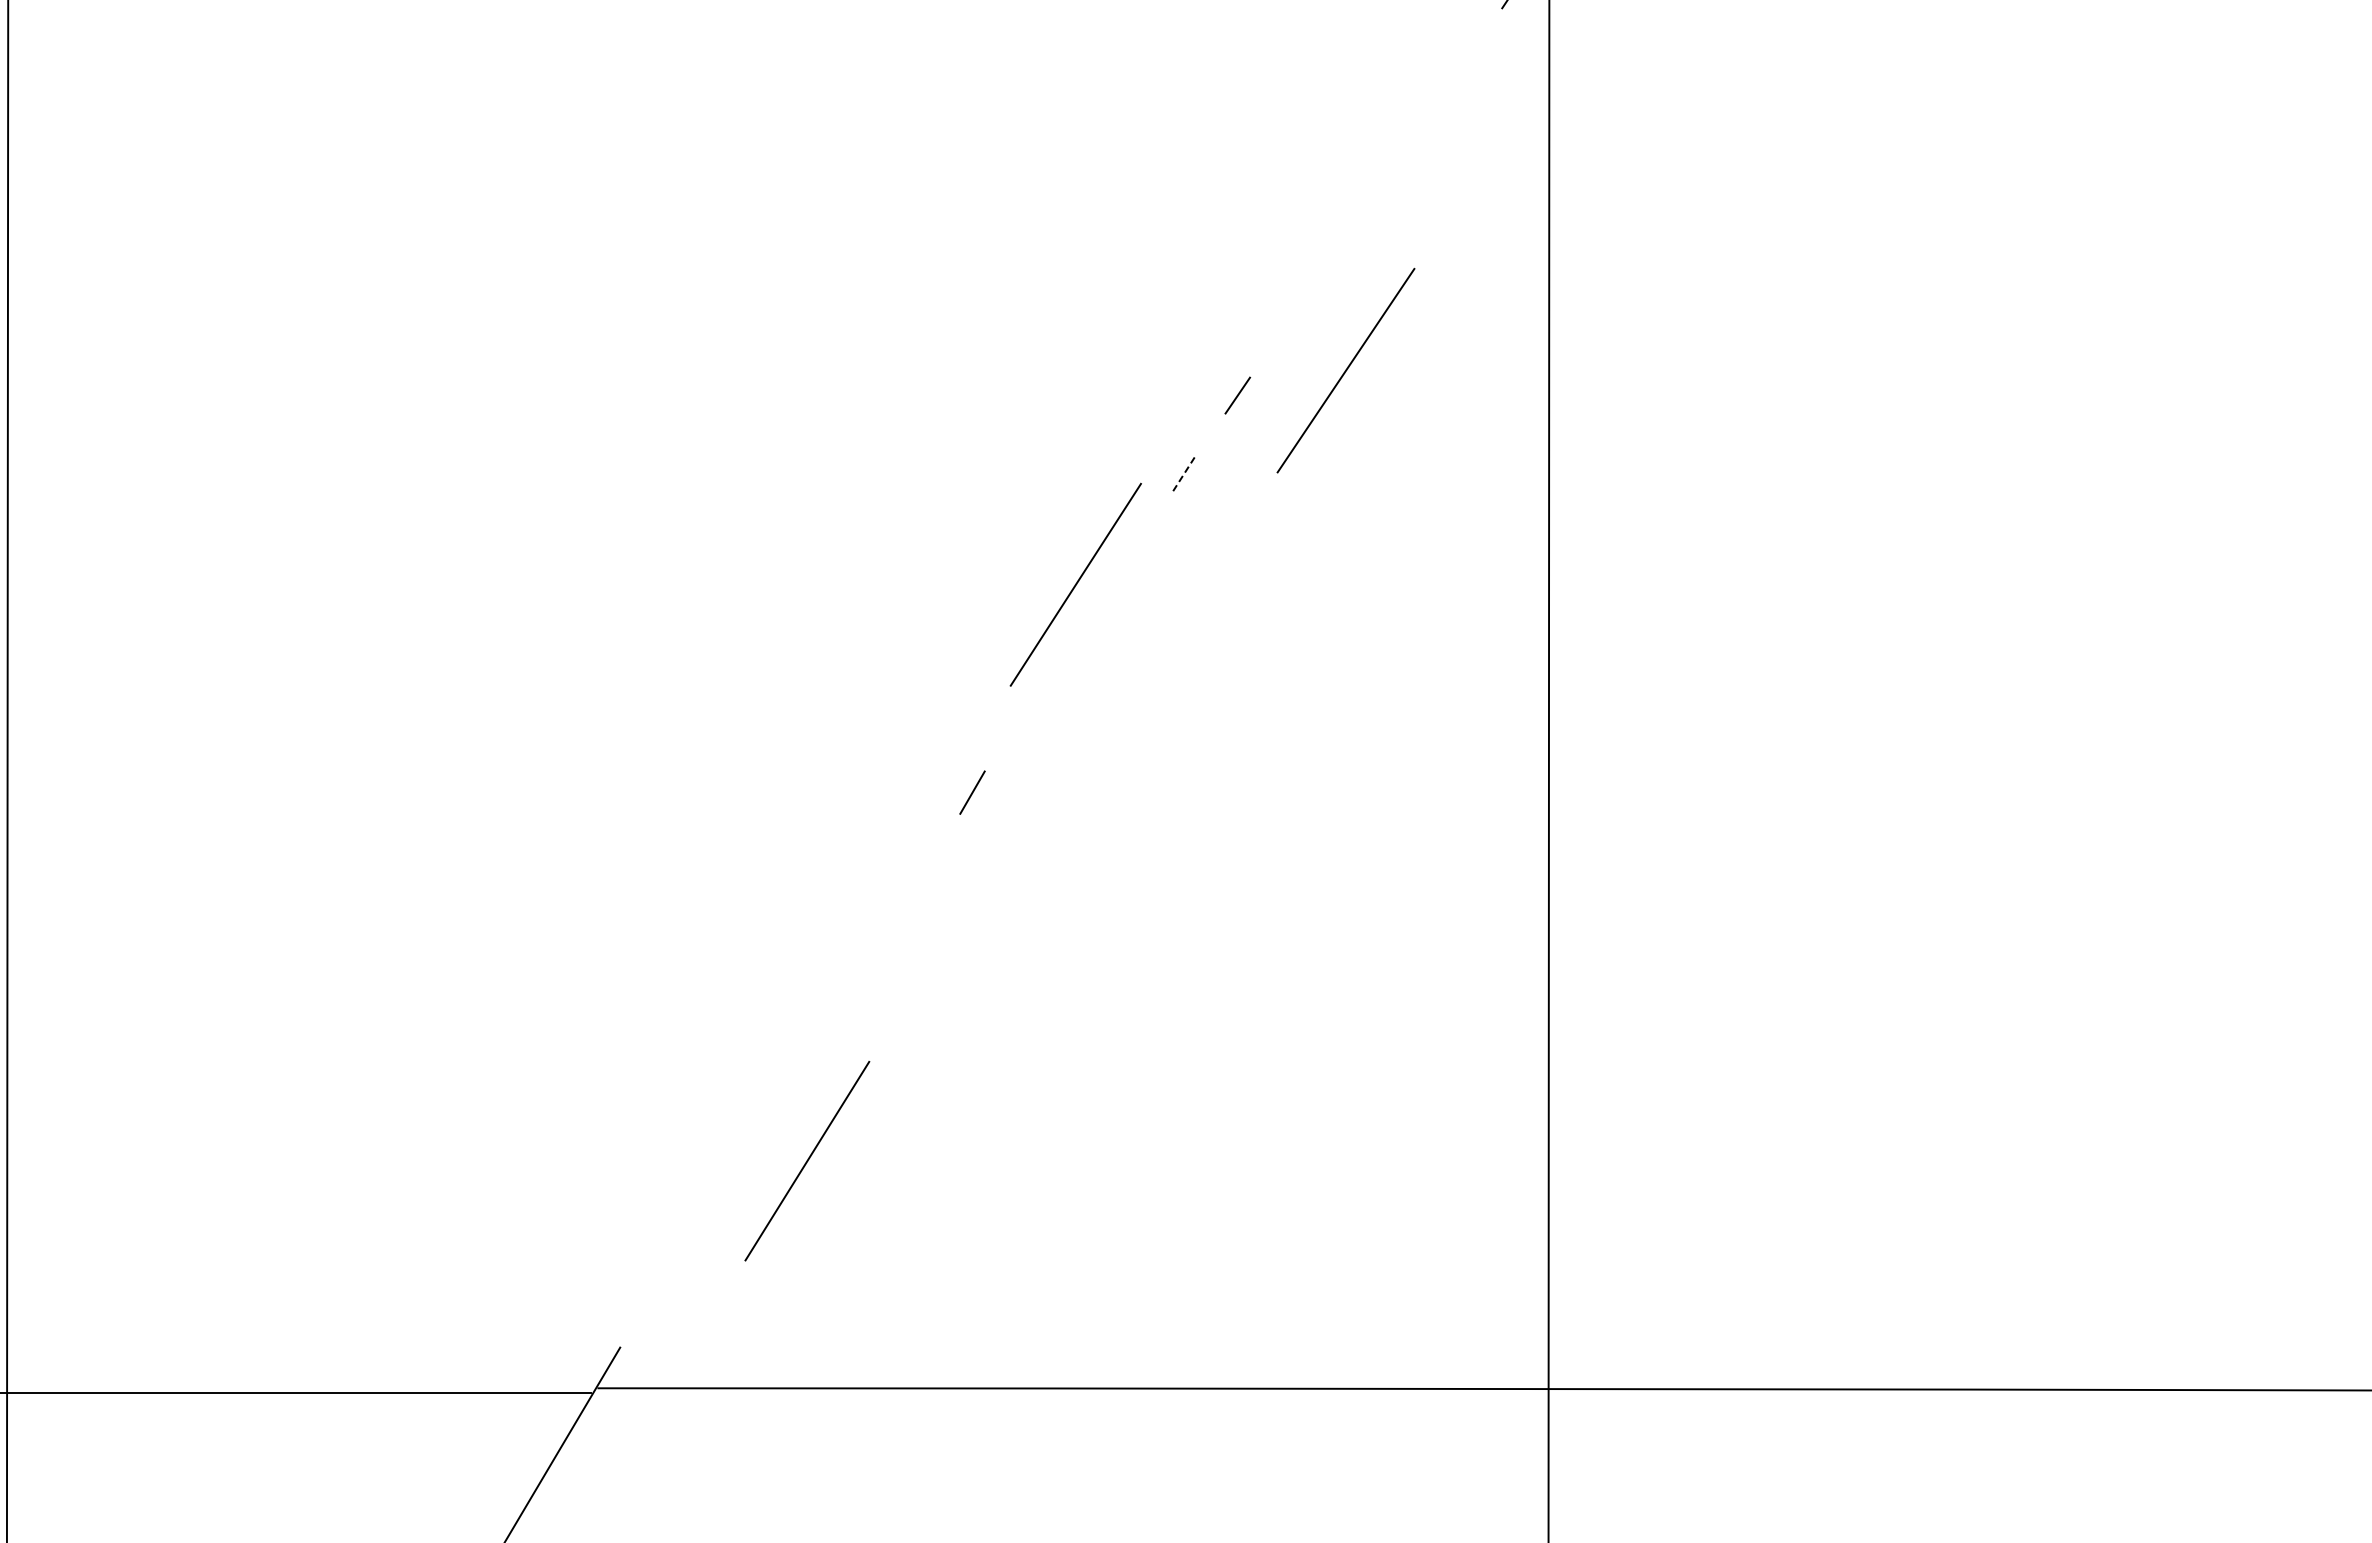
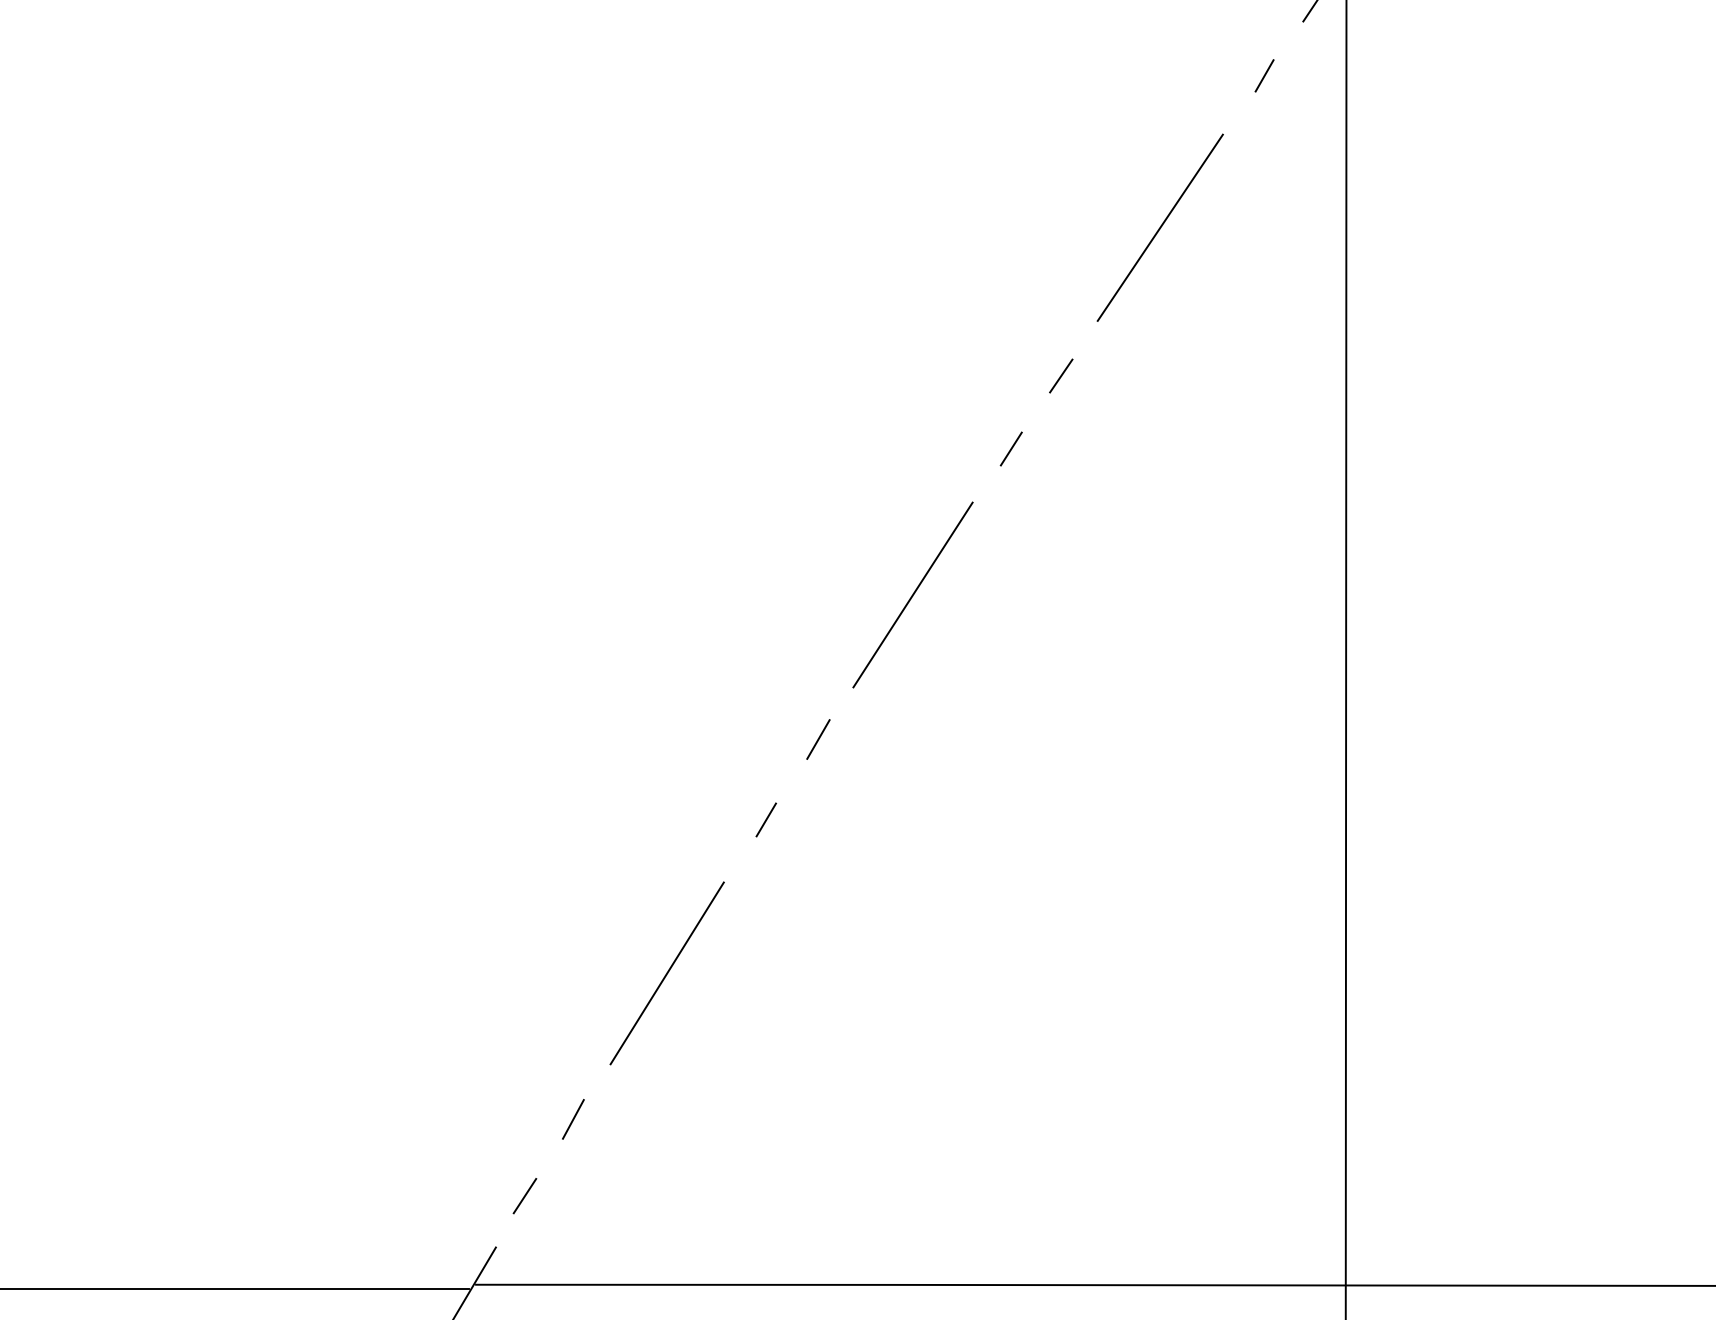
line: (1459, 67) -> (1264, 75), added
line: (1345, 370) -> (1159, 227), moved
line: (1183, 475) -> (1011, 449), dashed -> solid
line: (1075, 584) -> (912, 594), moved
line: (915, 880) -> (766, 819), added
line: (807, 1161) -> (667, 973), moved
line: (704, 1207) -> (573, 1119), added
line: (651, 1291) -> (524, 1196), added

